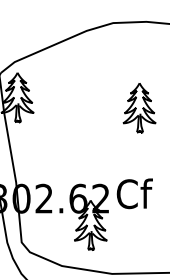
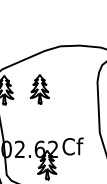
part: (138, 108) -> (39, 89), moved

